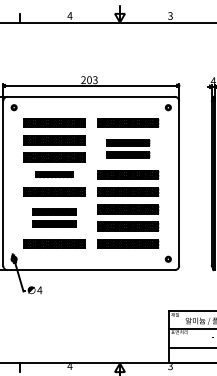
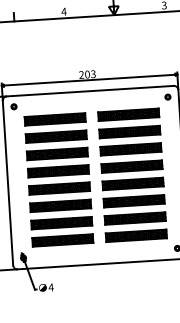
part: (128, 148) -> (130, 140), size x1.43
part: (54, 174) -> (58, 170), size x1.67
part: (54, 217) -> (61, 213), size x1.43

